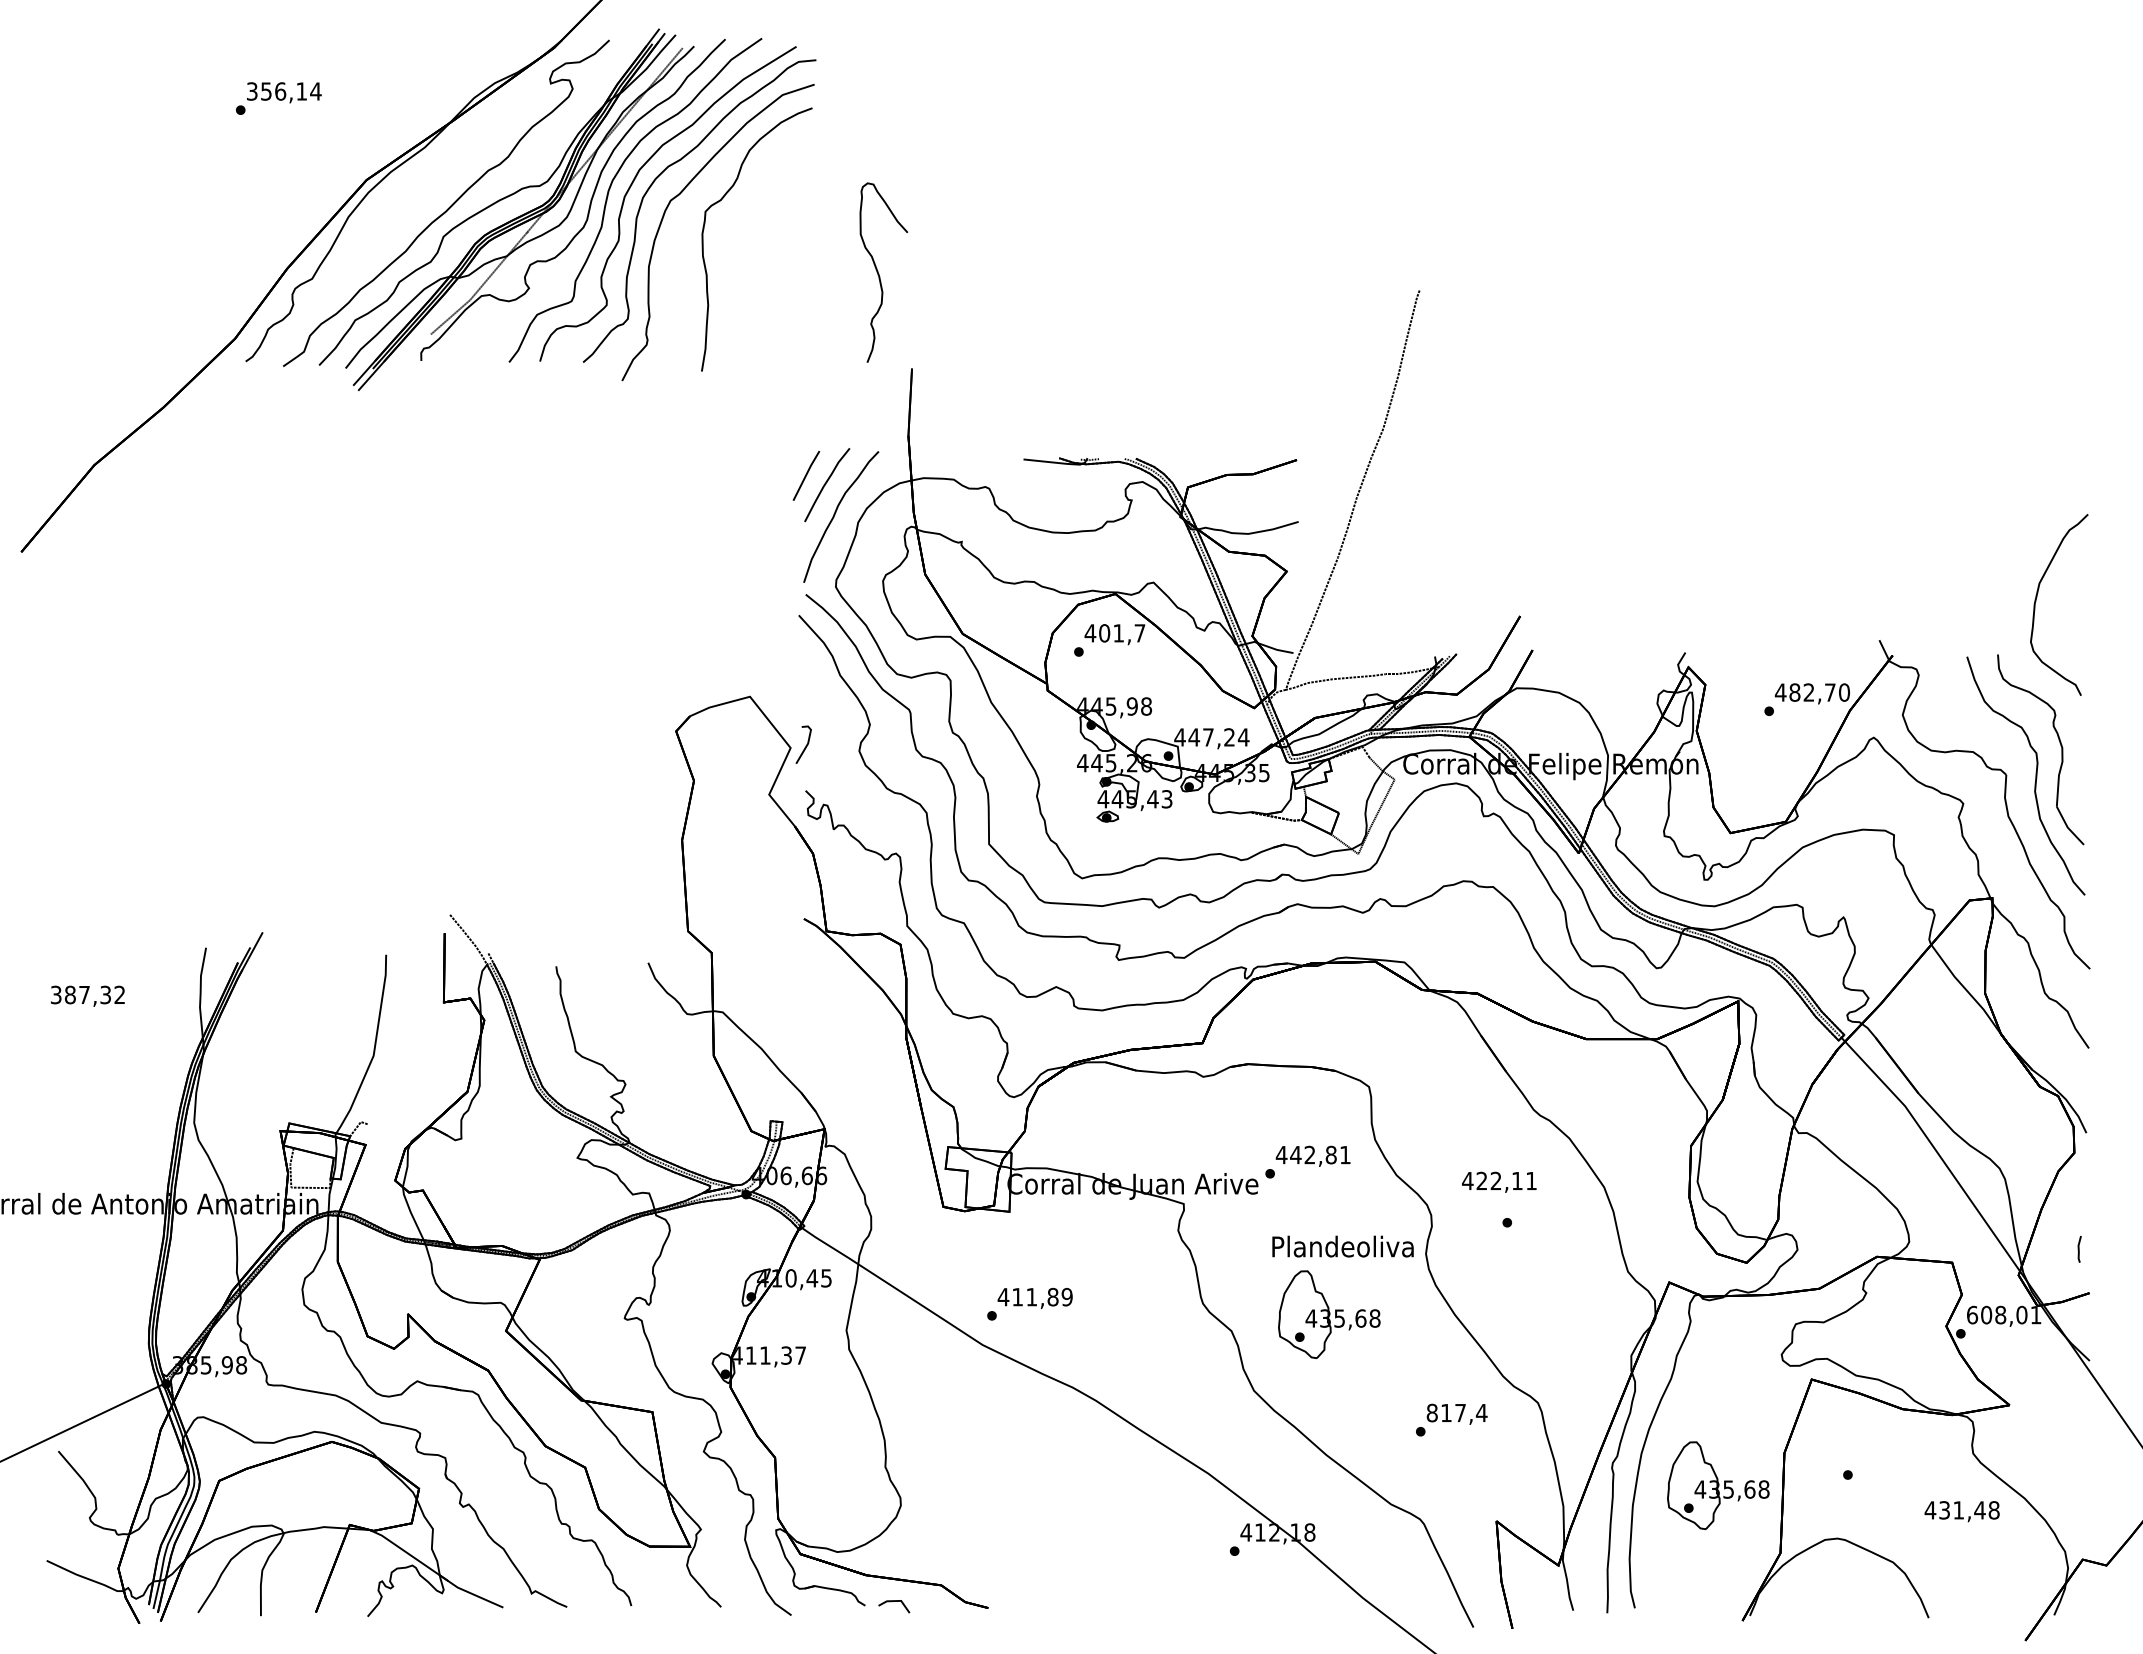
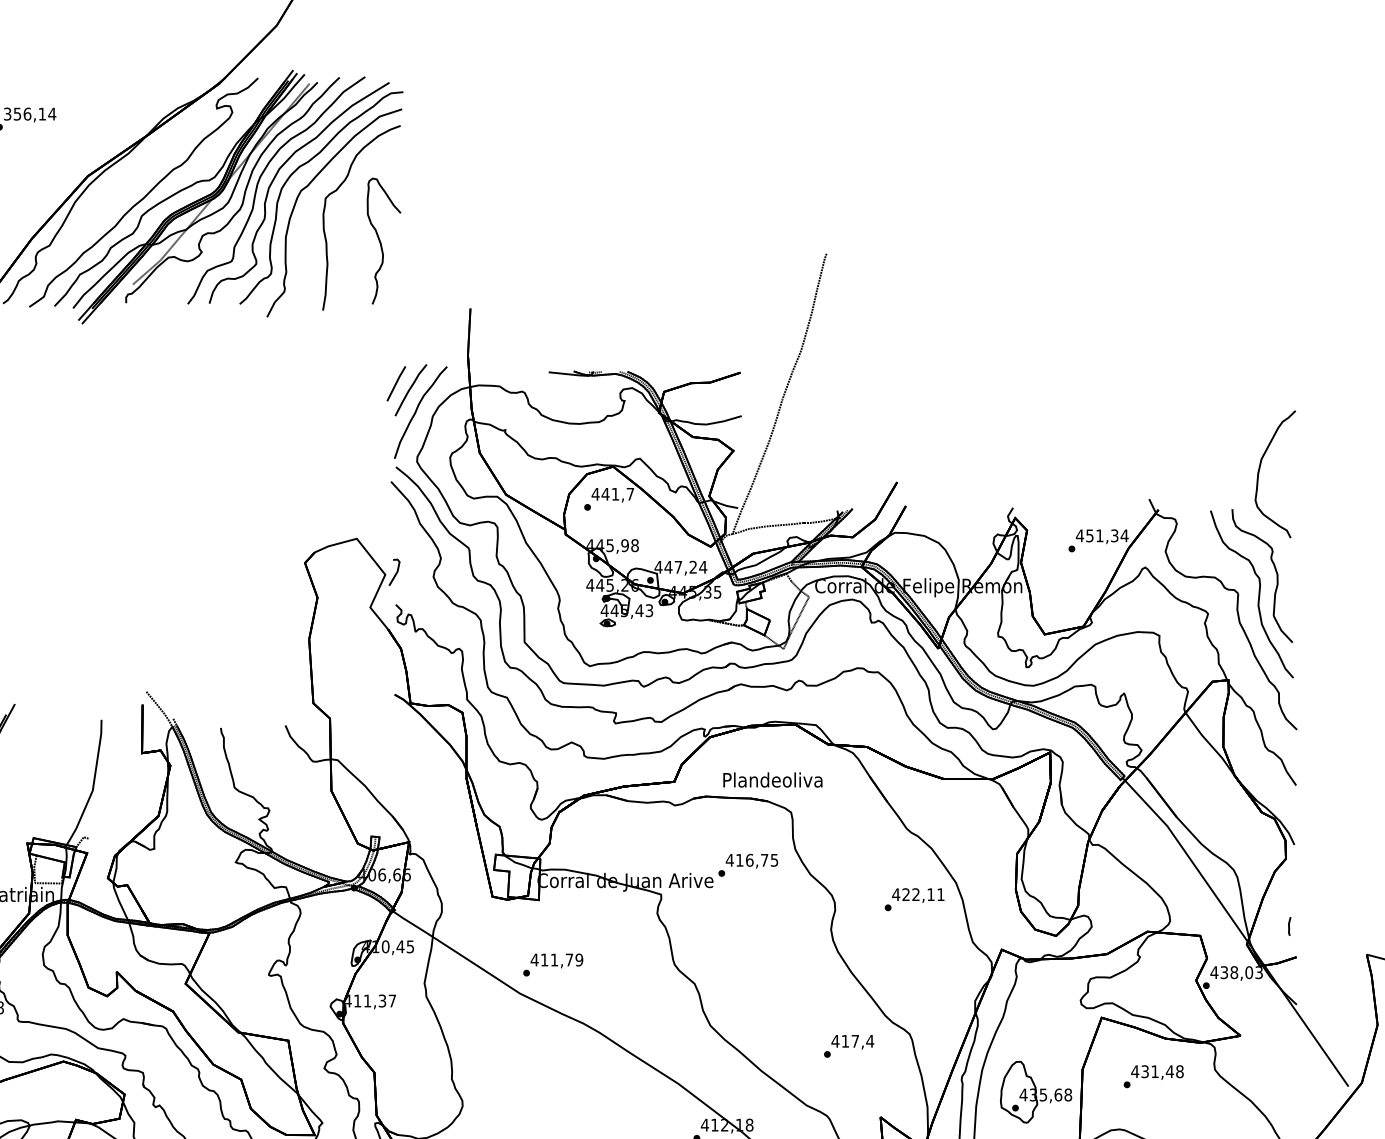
part: (883, 272) -> (383, 241), moved
text: (1104, 633) -> (605, 494), 401,7 -> 441,7
text: (1819, 692) -> (1107, 535), 482,70 -> 451,34
text: (1320, 1154) -> (757, 859), 442,81 -> 416,75
text: (1499, 1181) -> (918, 895), moved
text: (1342, 1246) -> (772, 779), moved
text: (1052, 1296) -> (569, 959), 411,89 -> 411,79
part: (1329, 1314) -> (763, 972), removed
text: (2003, 1314) -> (1236, 972), 608,01 -> 438,03
text: (1432, 1412) -> (835, 1040), 817,4 -> 417,4
text: (1961, 1511) -> (1156, 1072), moved

